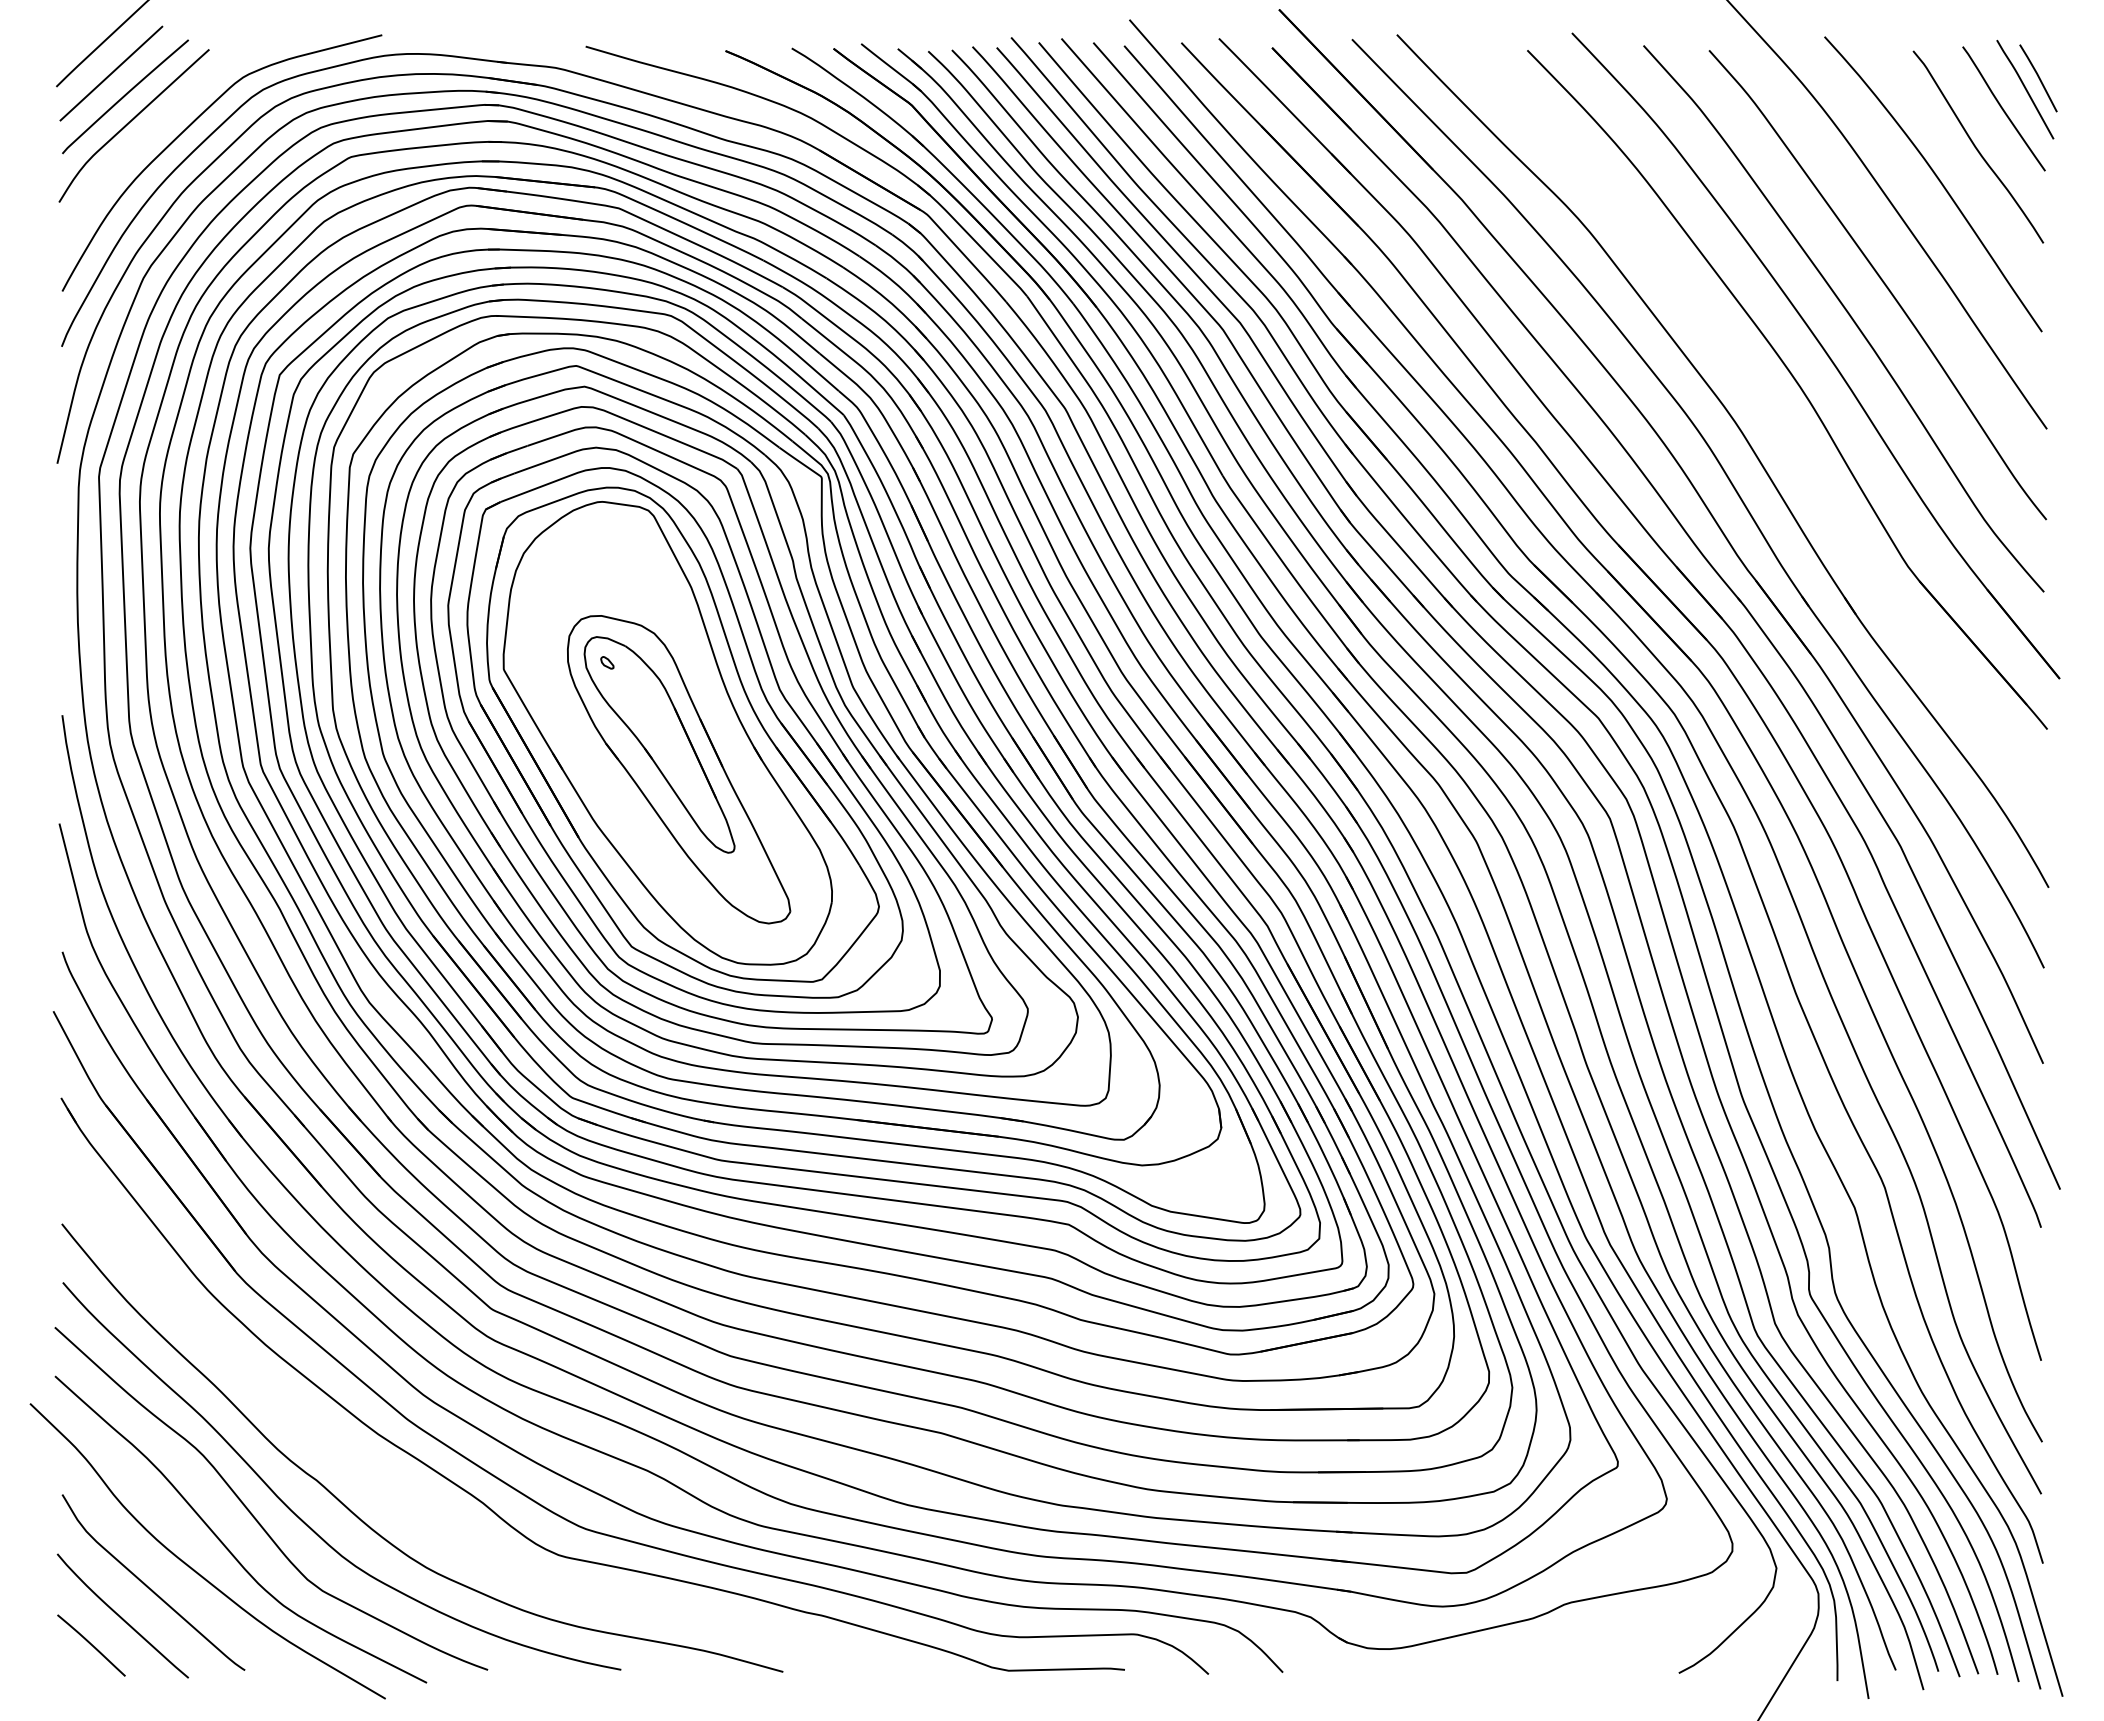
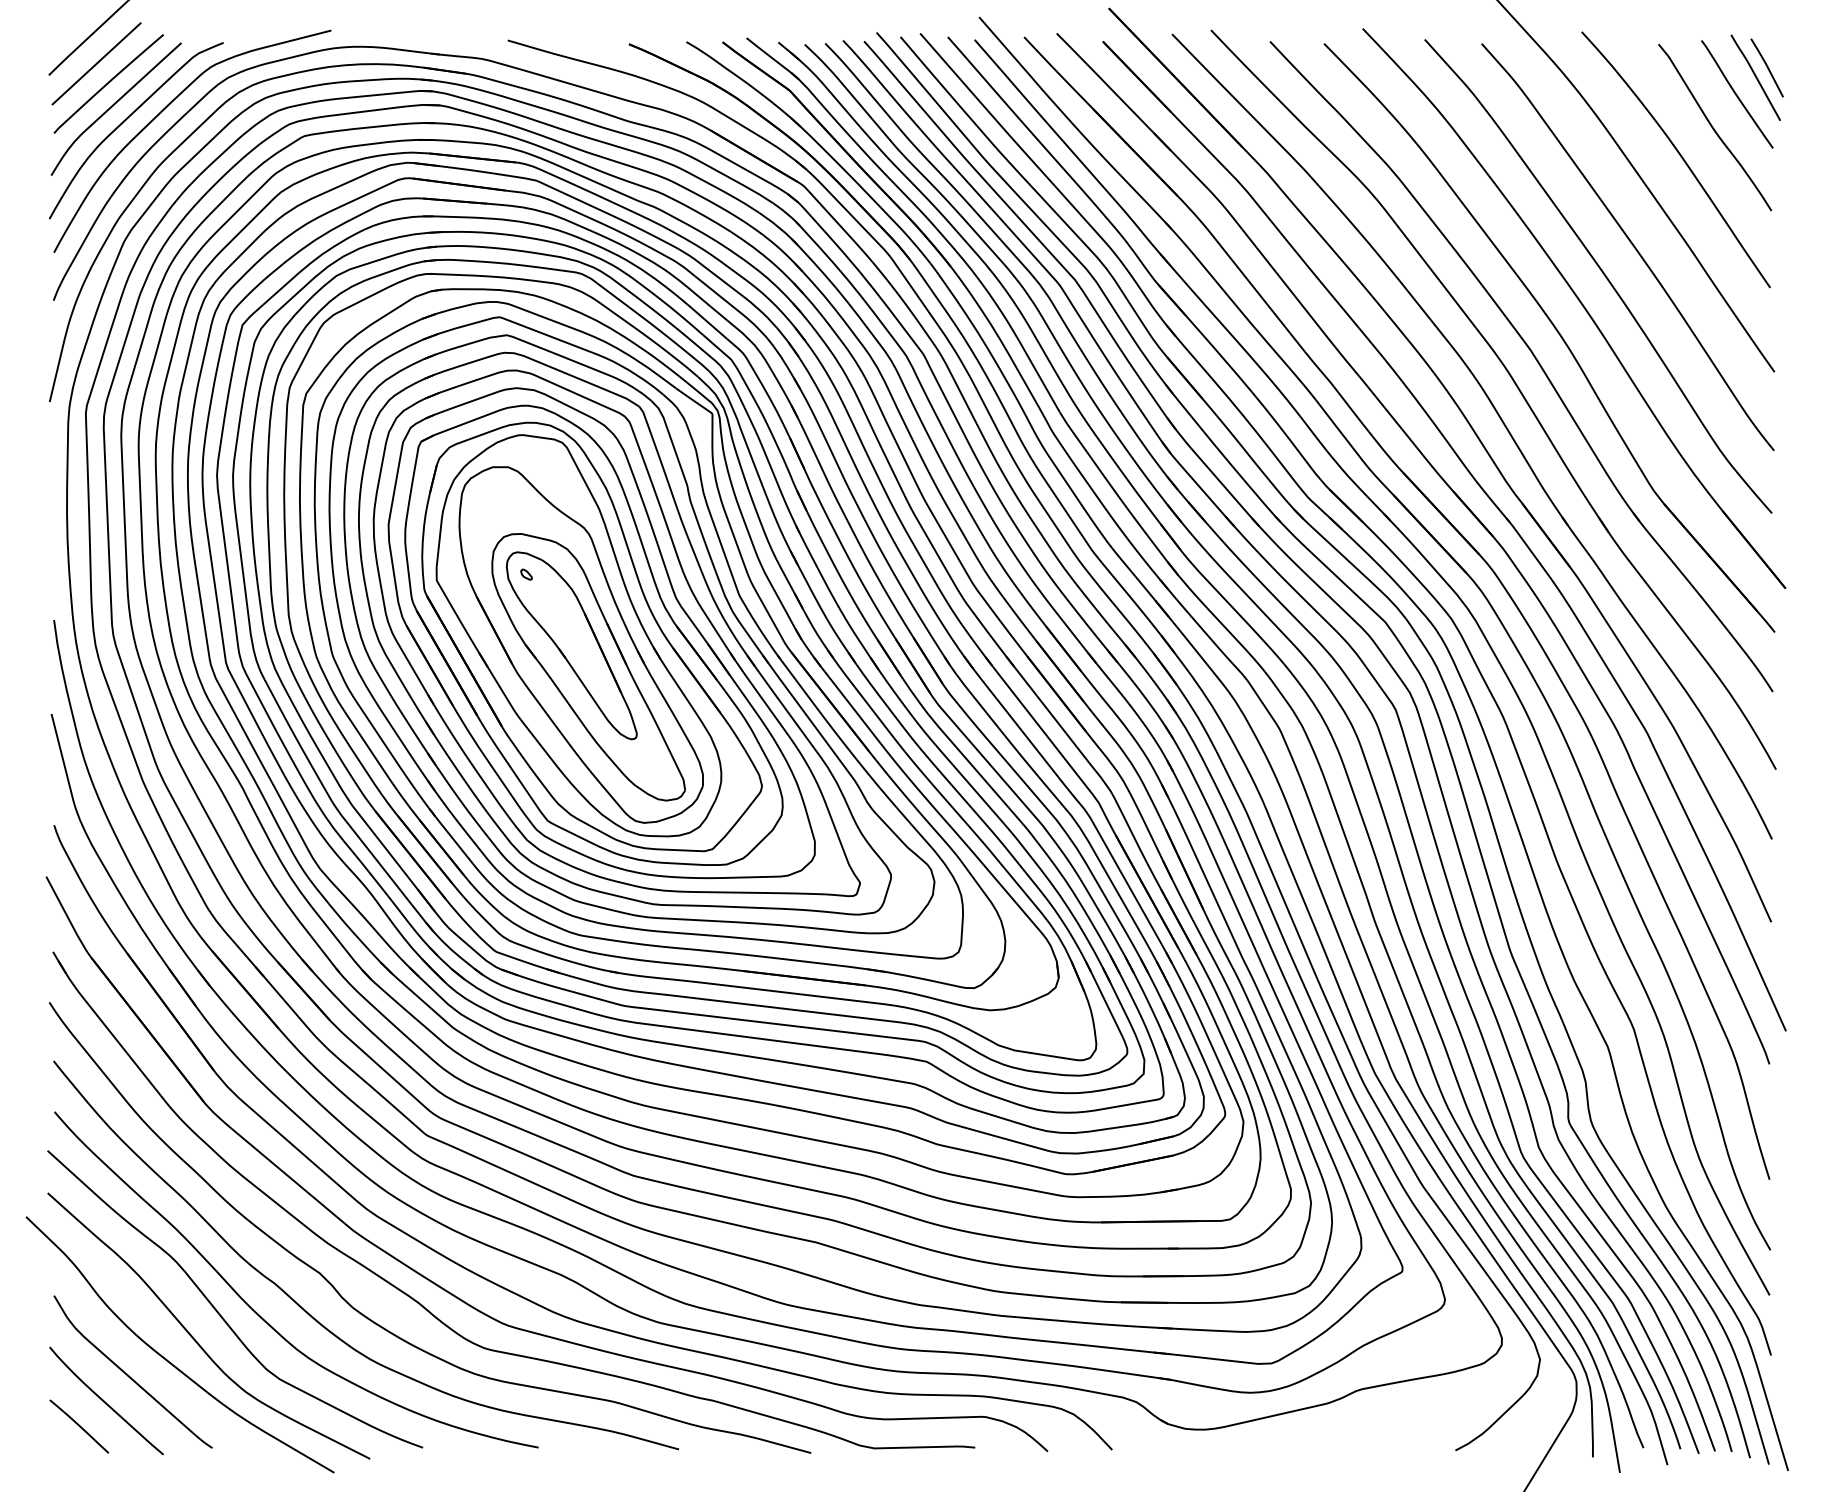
curve: (145, 139) -> (126, 120), added
part: (1770, 413) -> (1534, 358), added
part: (670, 744) -> (581, 645), added
curve: (427, 1521) -> (370, 1319), added

